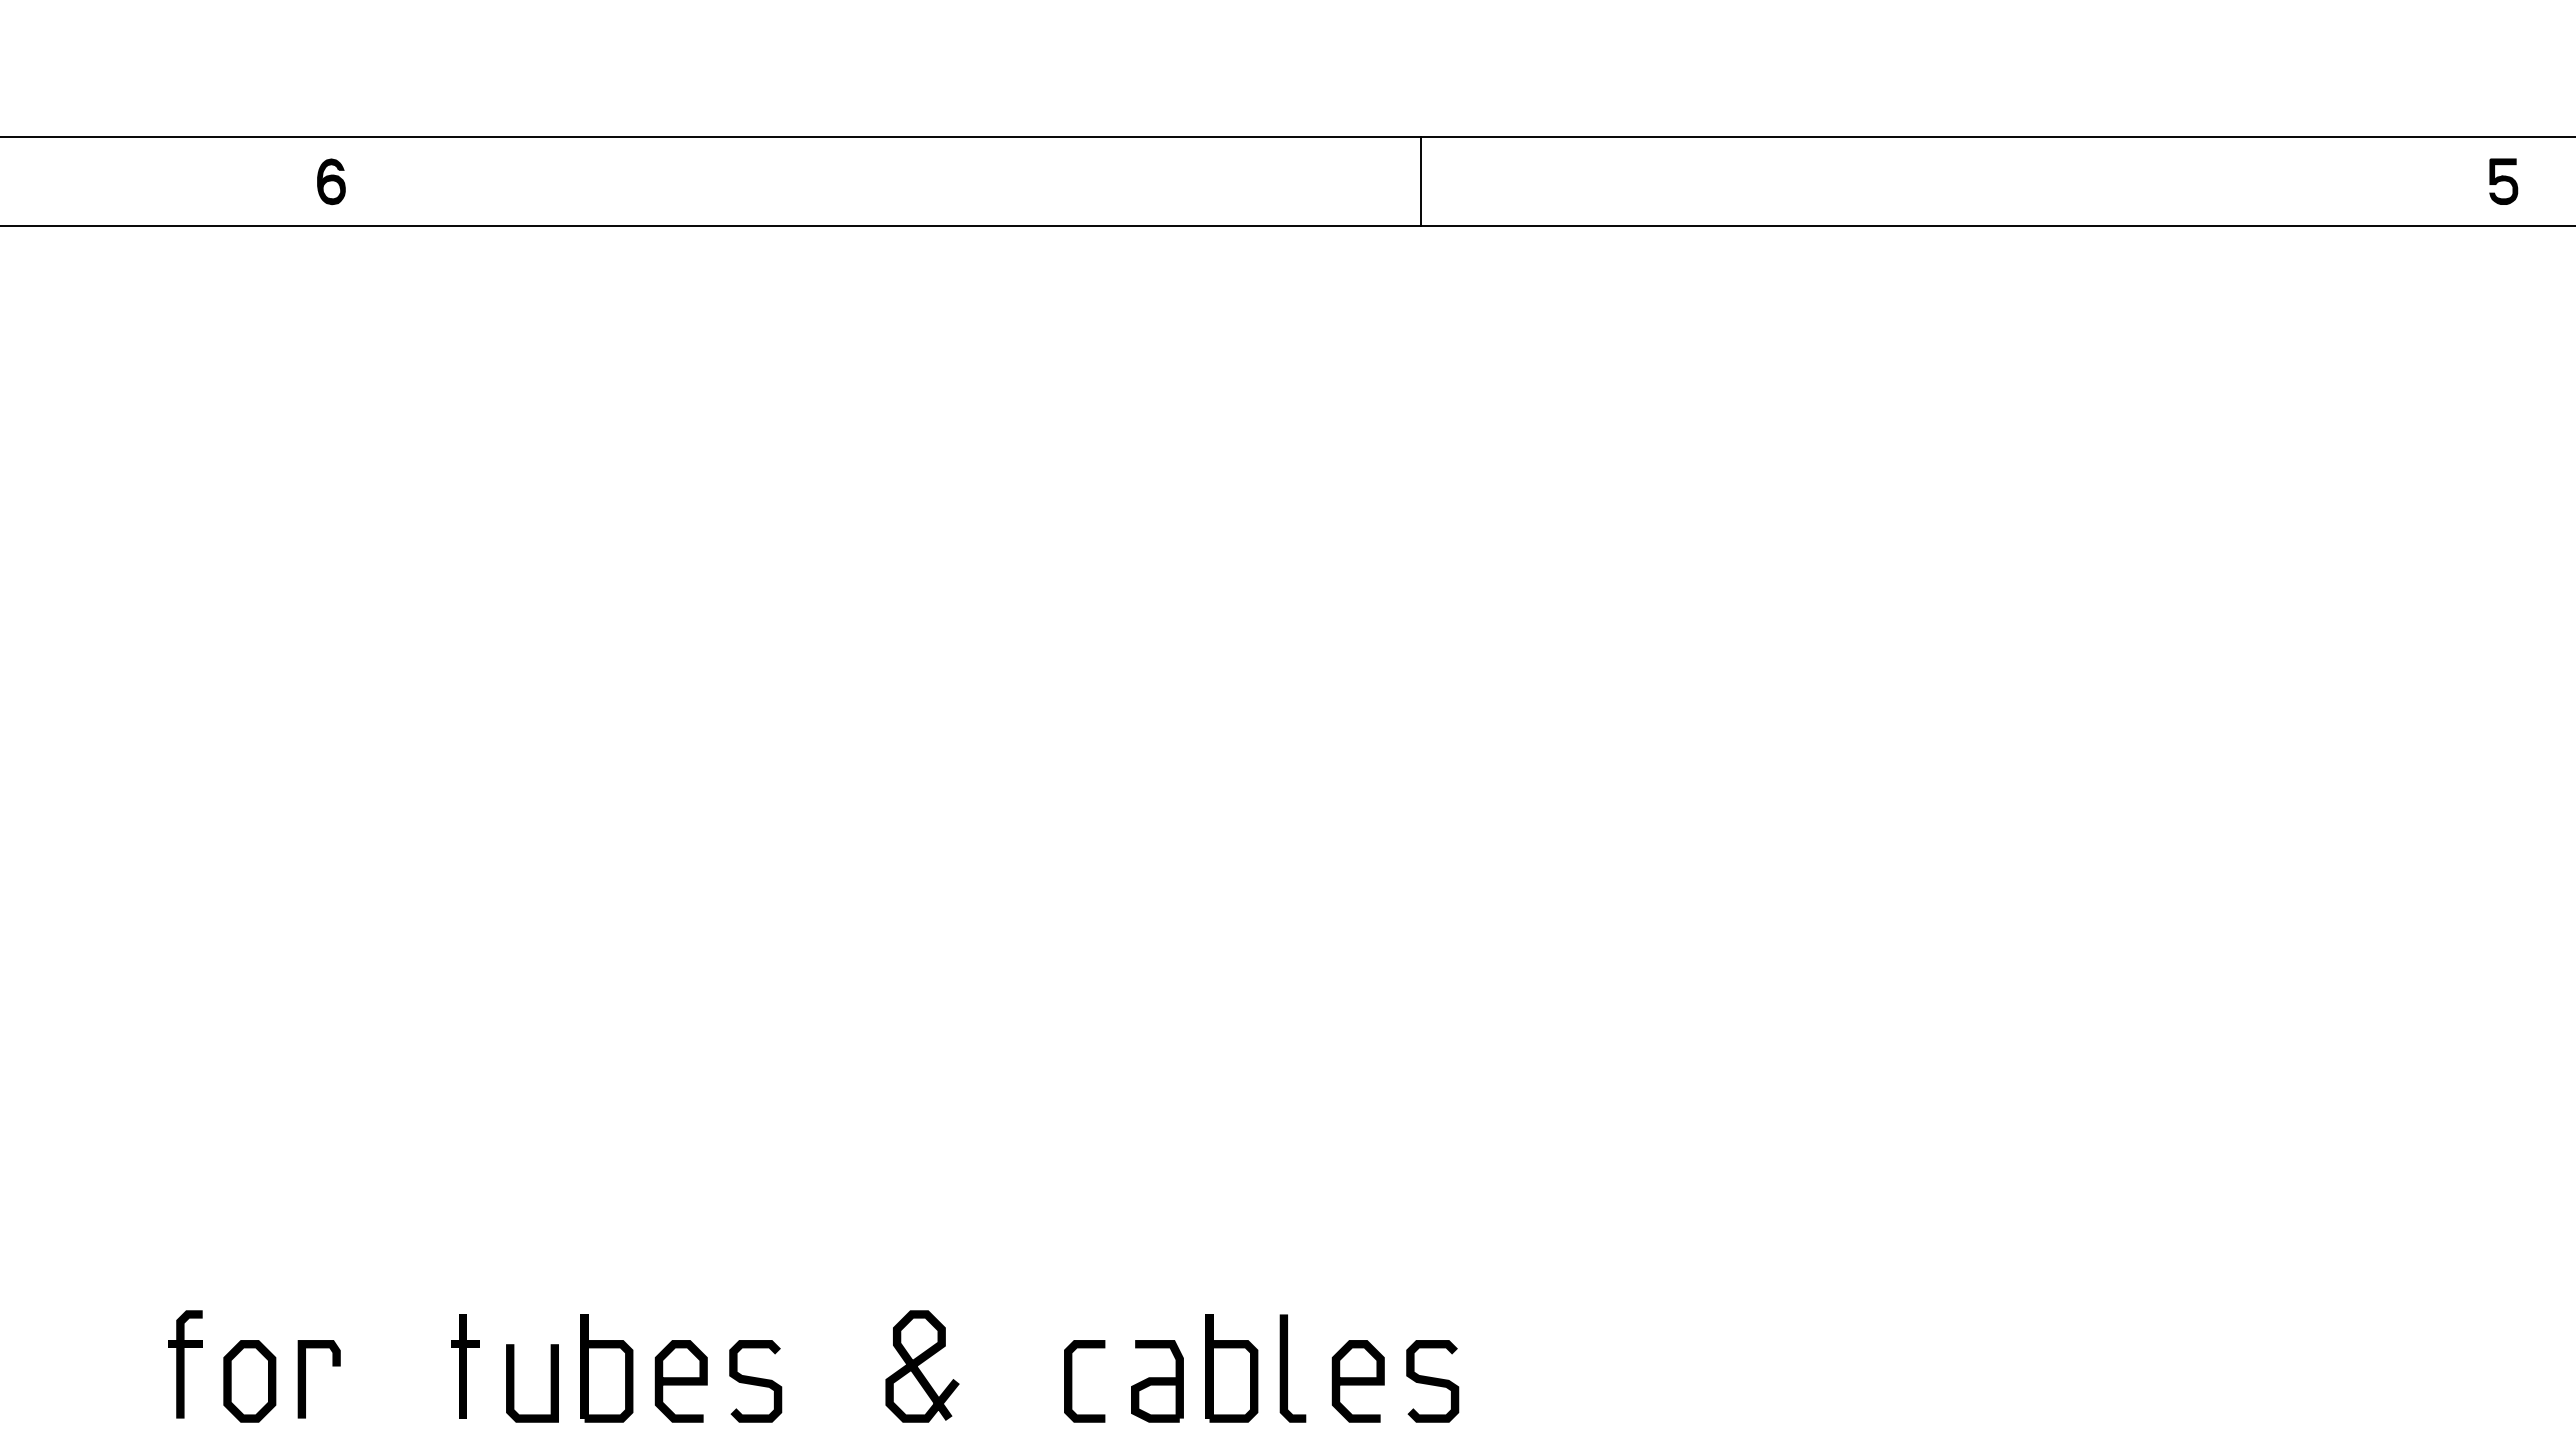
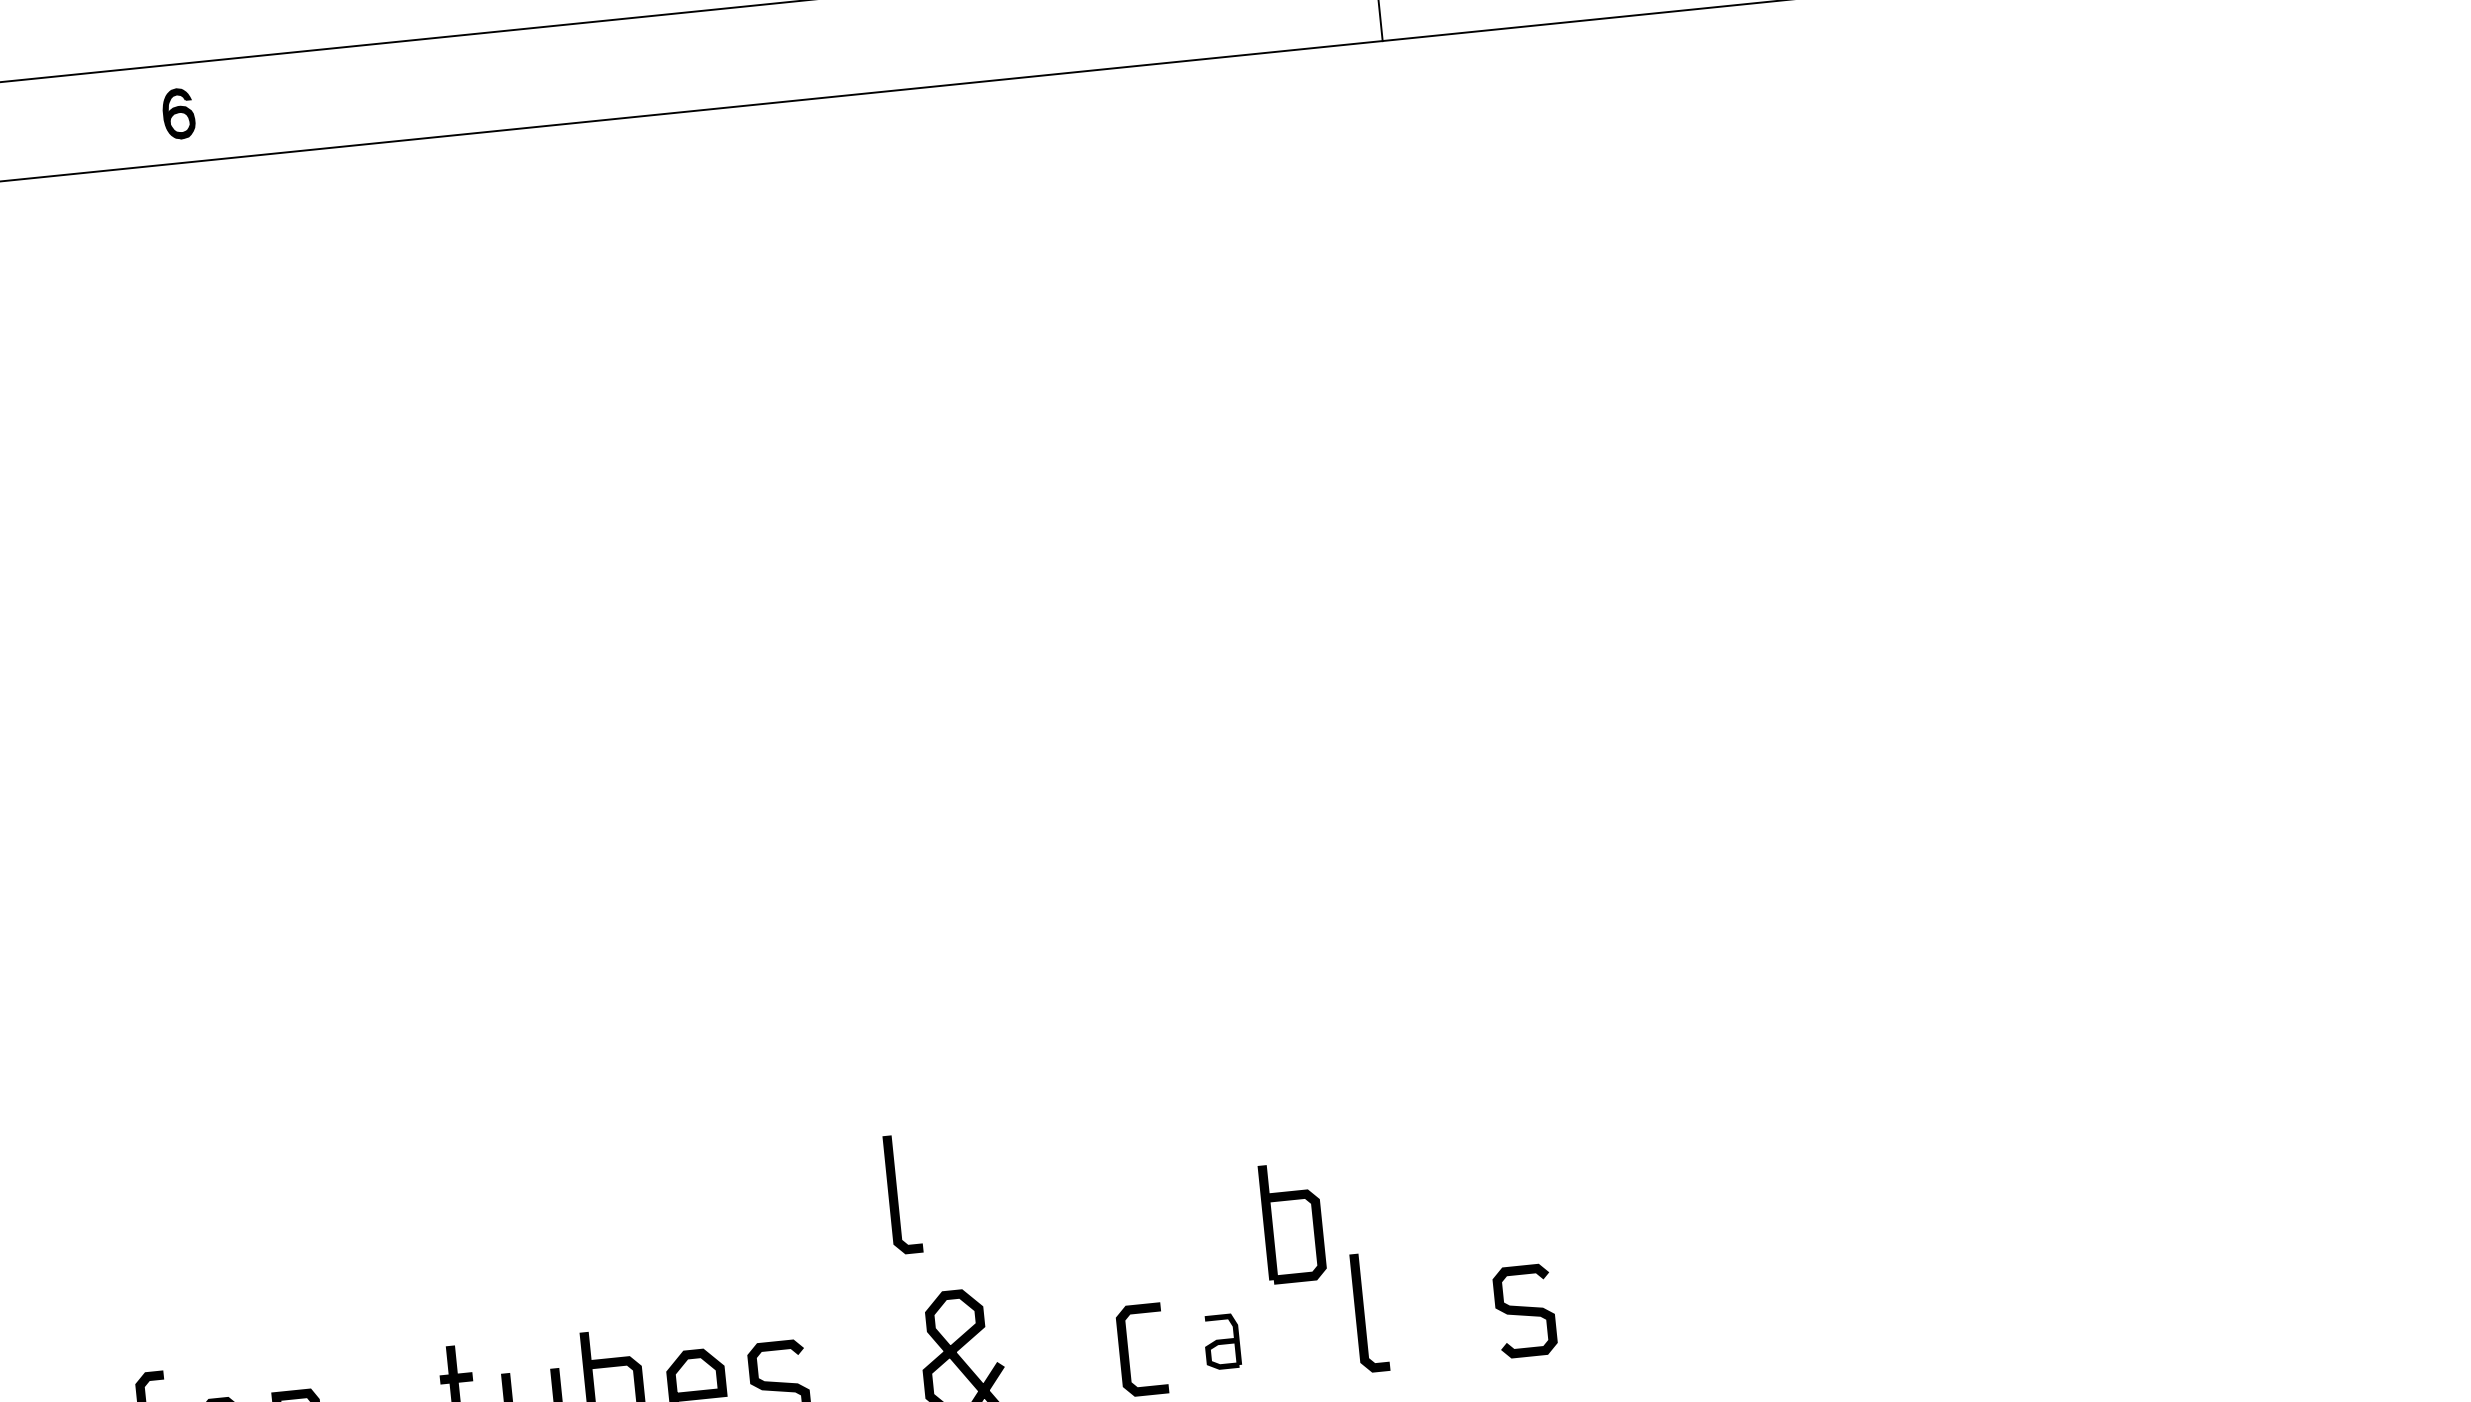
line: (878, 1219) -> (897, 1194), added
part: (1231, 1368) -> (1292, 1222), moved
part: (1157, 1381) -> (1222, 1342), size x0.6
curve: (1357, 1381) -> (1442, 1319), removed

